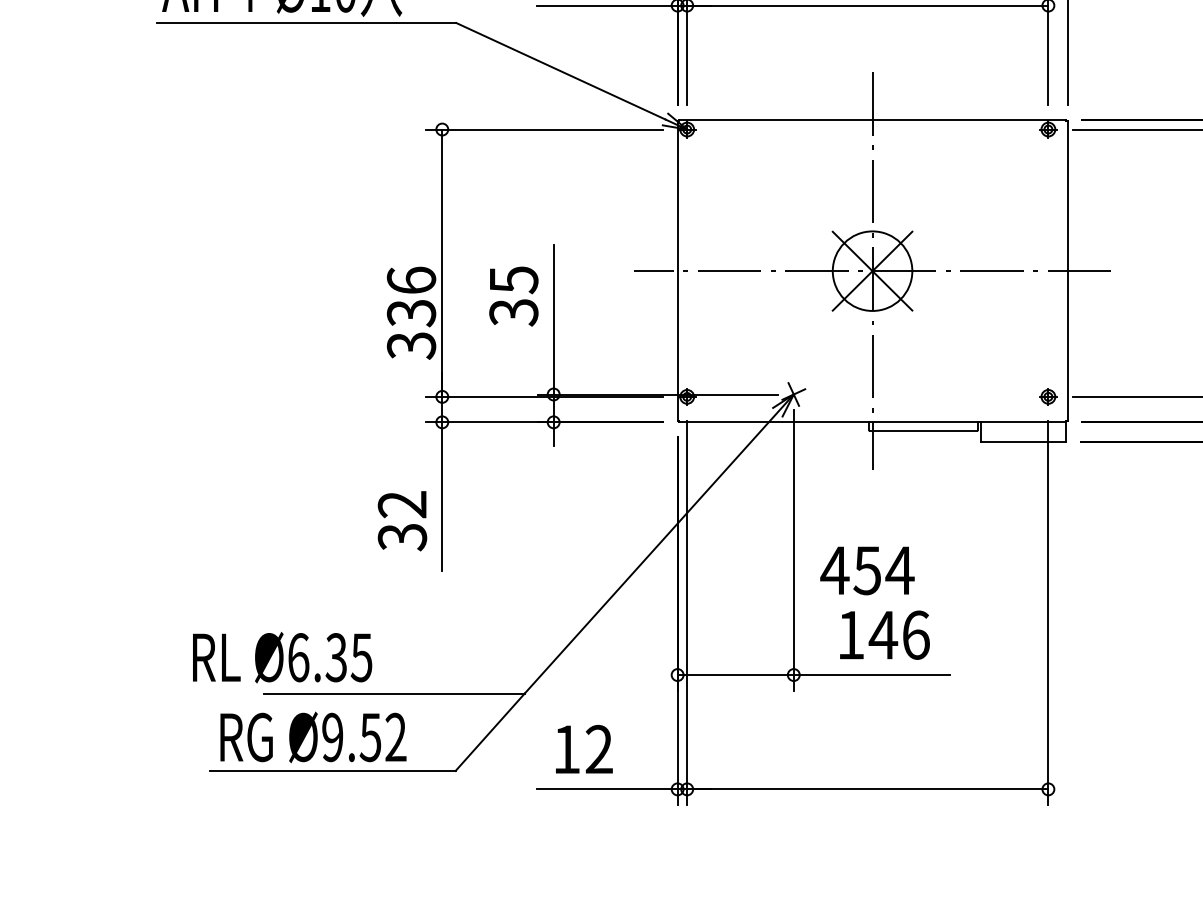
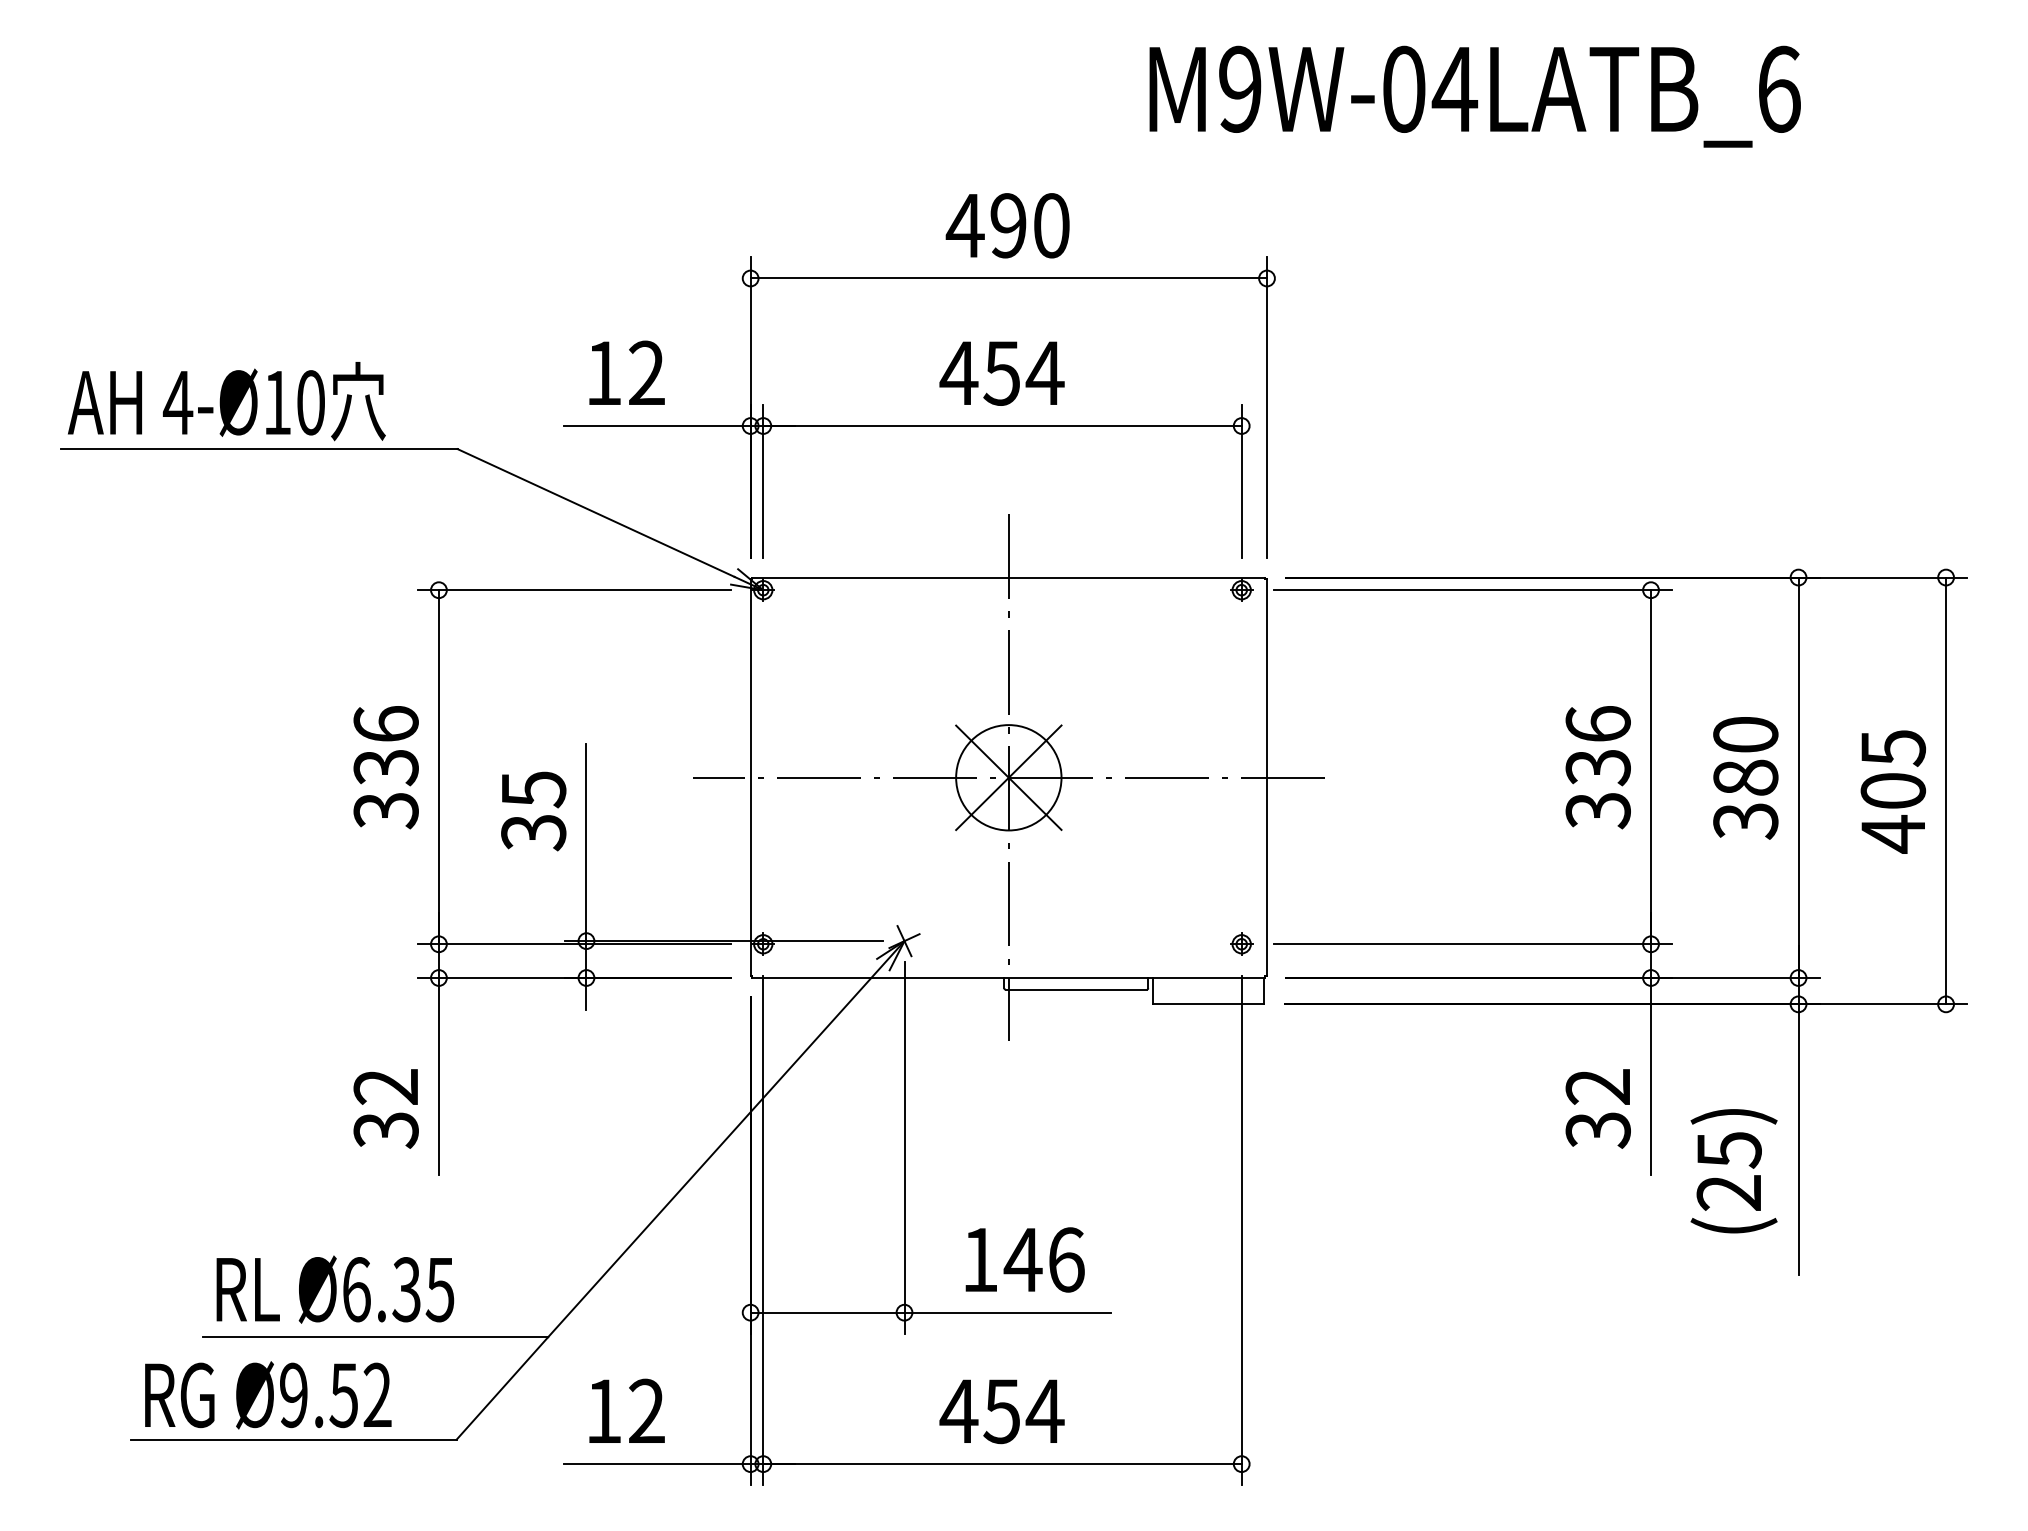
text: (411, 313) -> (385, 767), moved
text: (867, 570) -> (1001, 1411), moved
text: (282, 657) -> (335, 1289), moved

